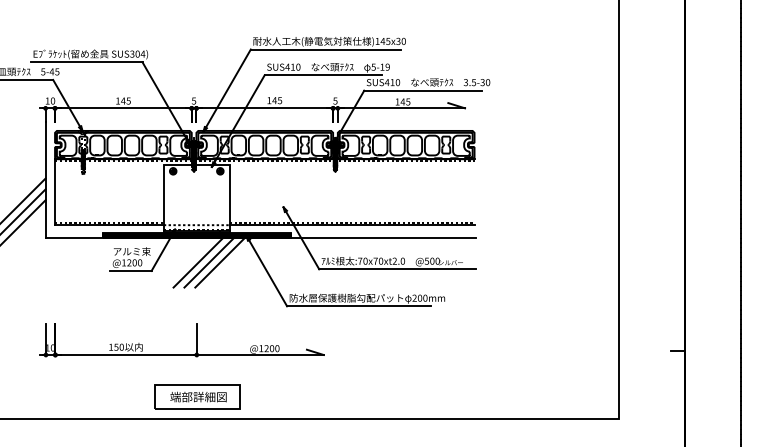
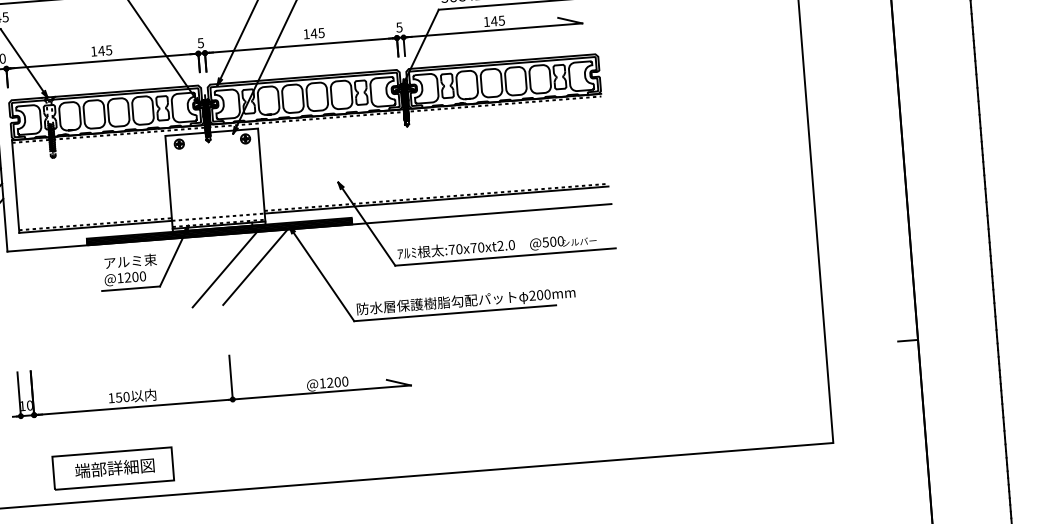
line: (209, 262) -> (240, 268), removed
part: (197, 396) -> (113, 467), moved

